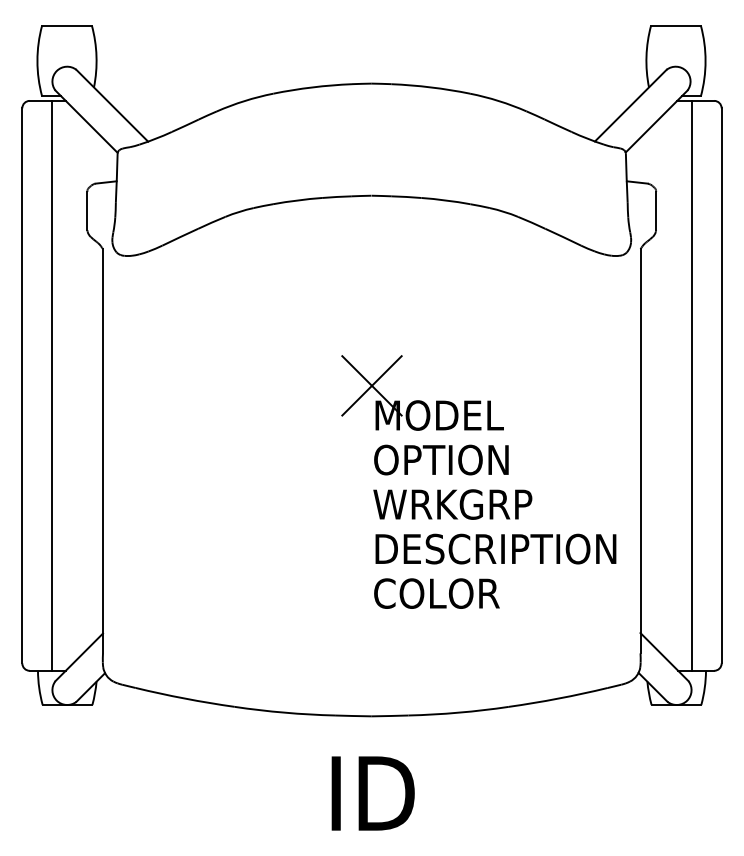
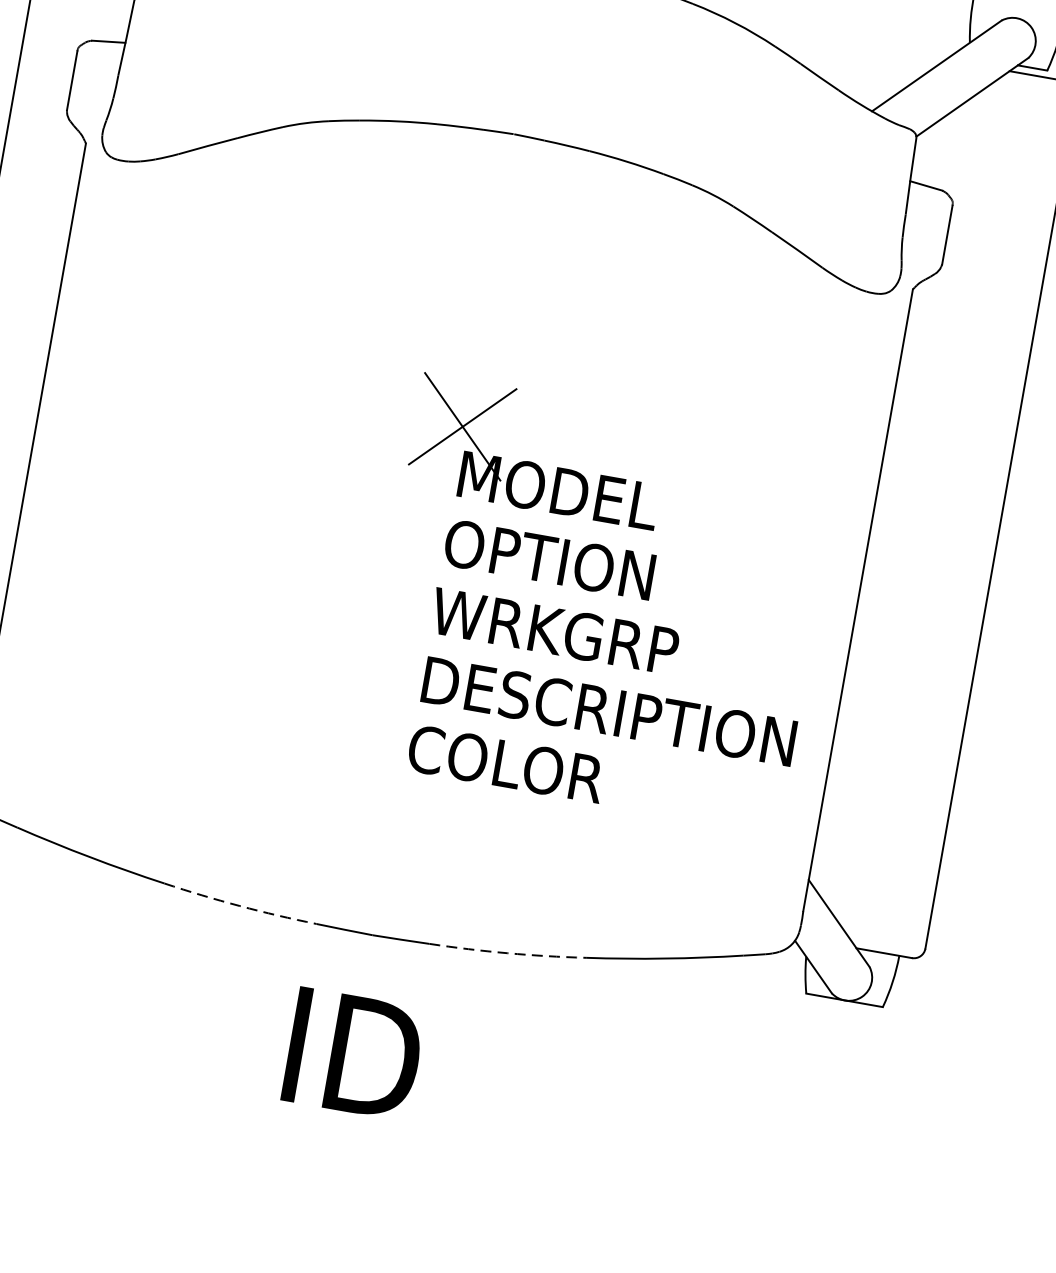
line: (691, 385) -> (954, 512), removed
arc: (284, 712) -> (239, 905), solid -> dashed
arc: (458, 712) -> (507, 952), solid -> dashed

